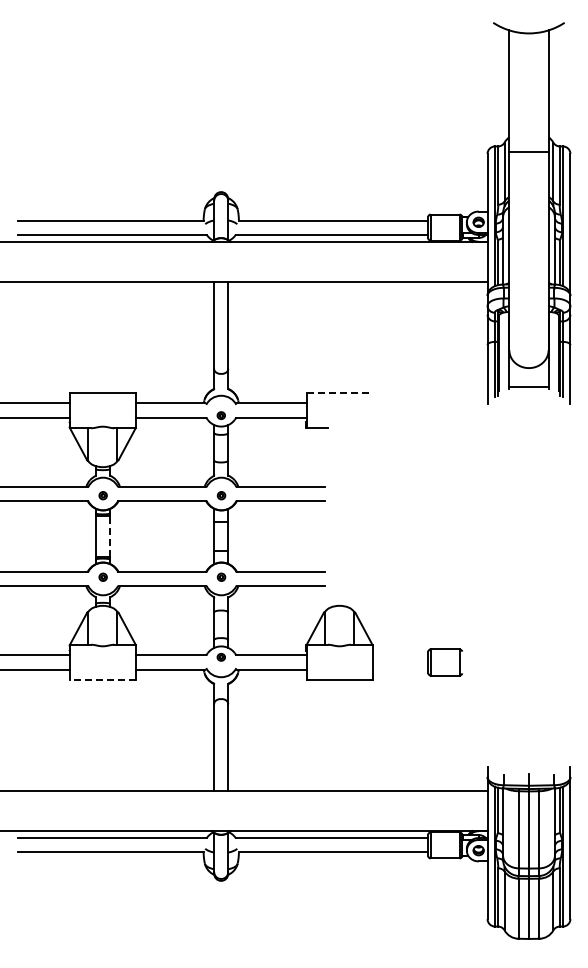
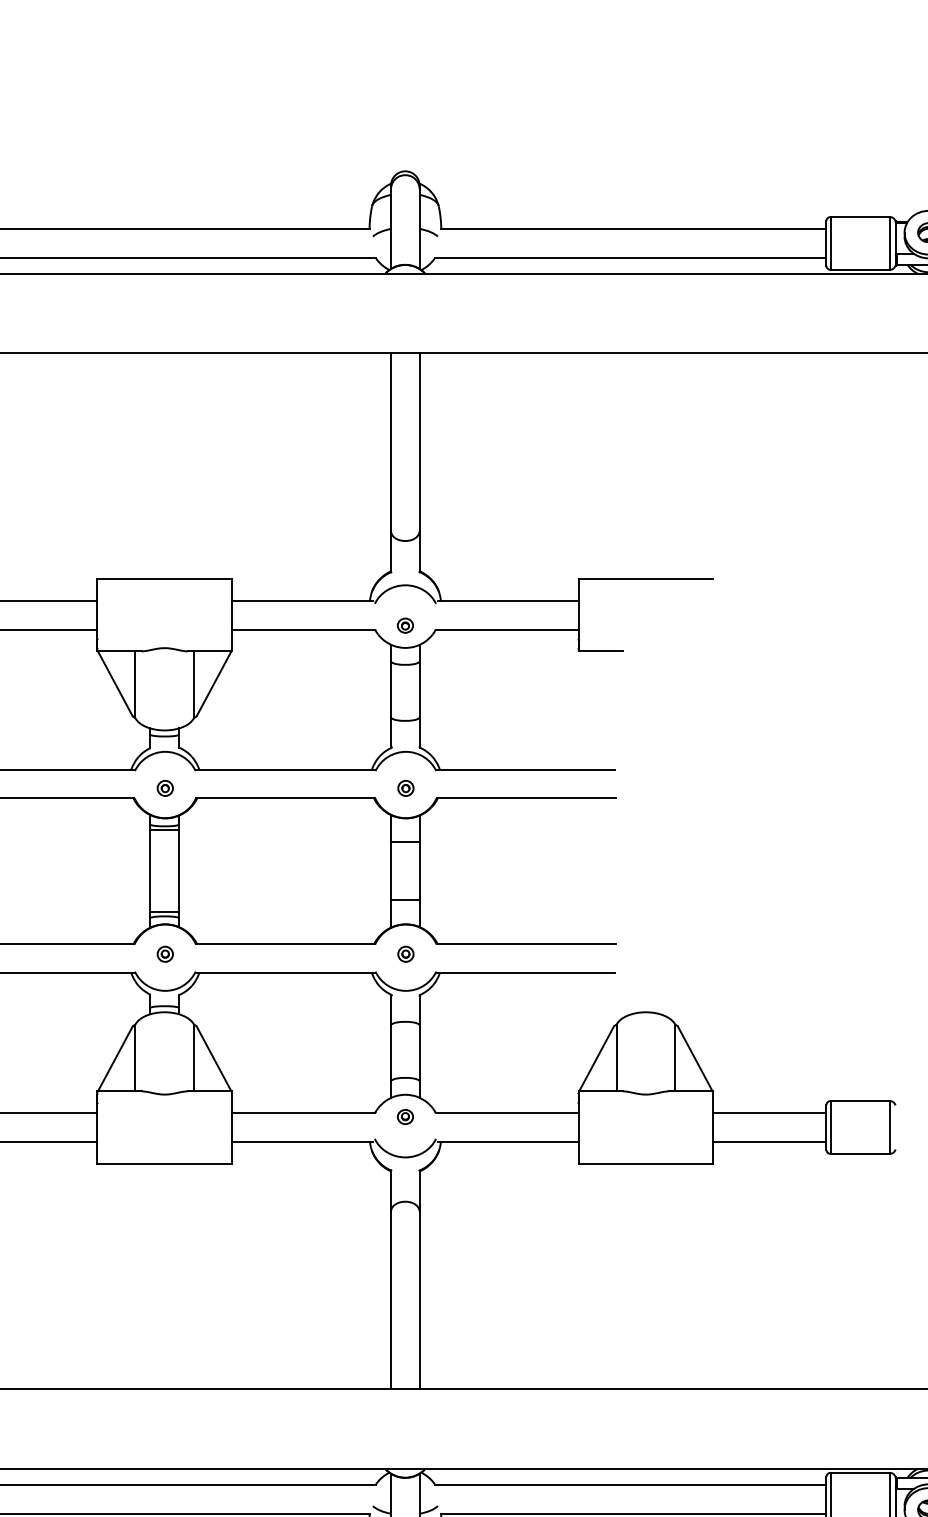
line: (340, 392) -> (647, 578), dashed -> solid
line: (109, 536) -> (178, 871), dashed -> solid
line: (400, 655) -> (769, 1113), added
line: (400, 669) -> (769, 1141), added
line: (102, 680) -> (163, 1164), dashed -> solid

